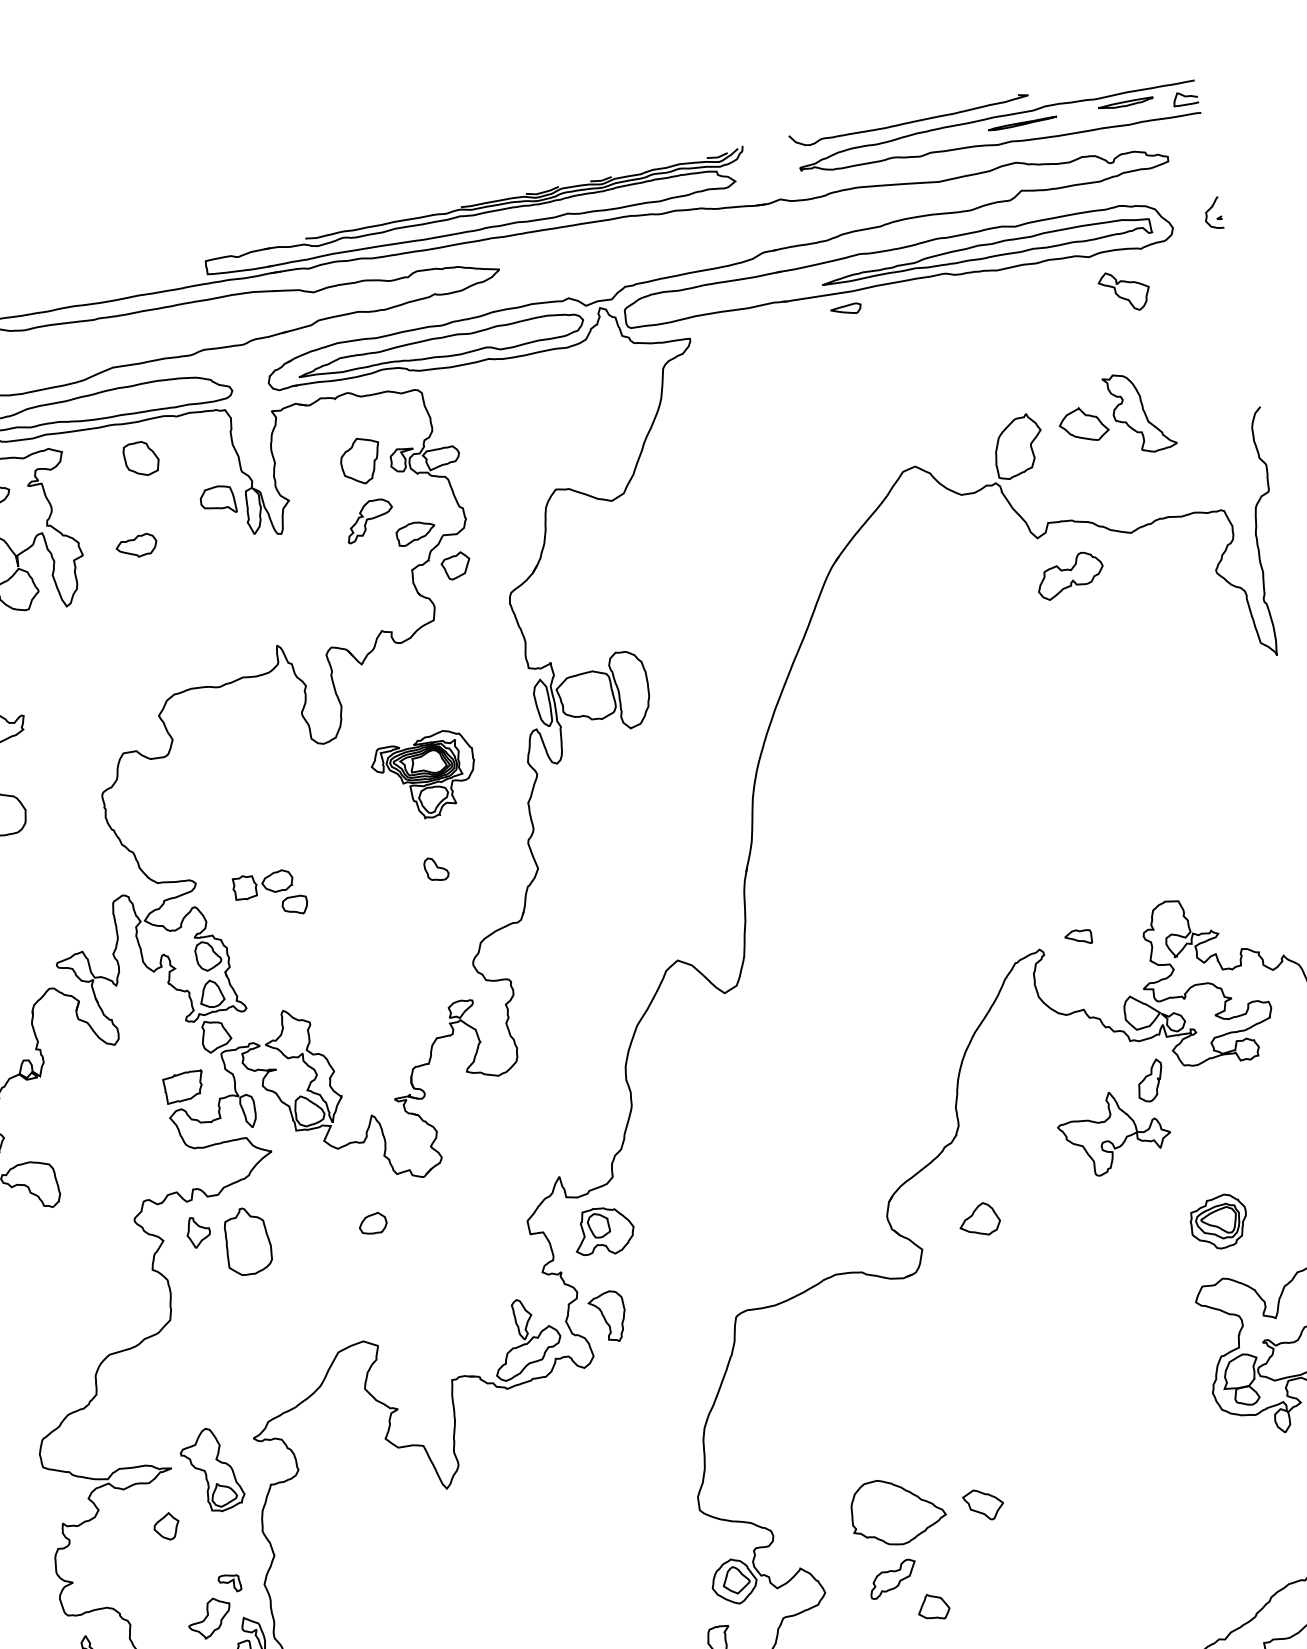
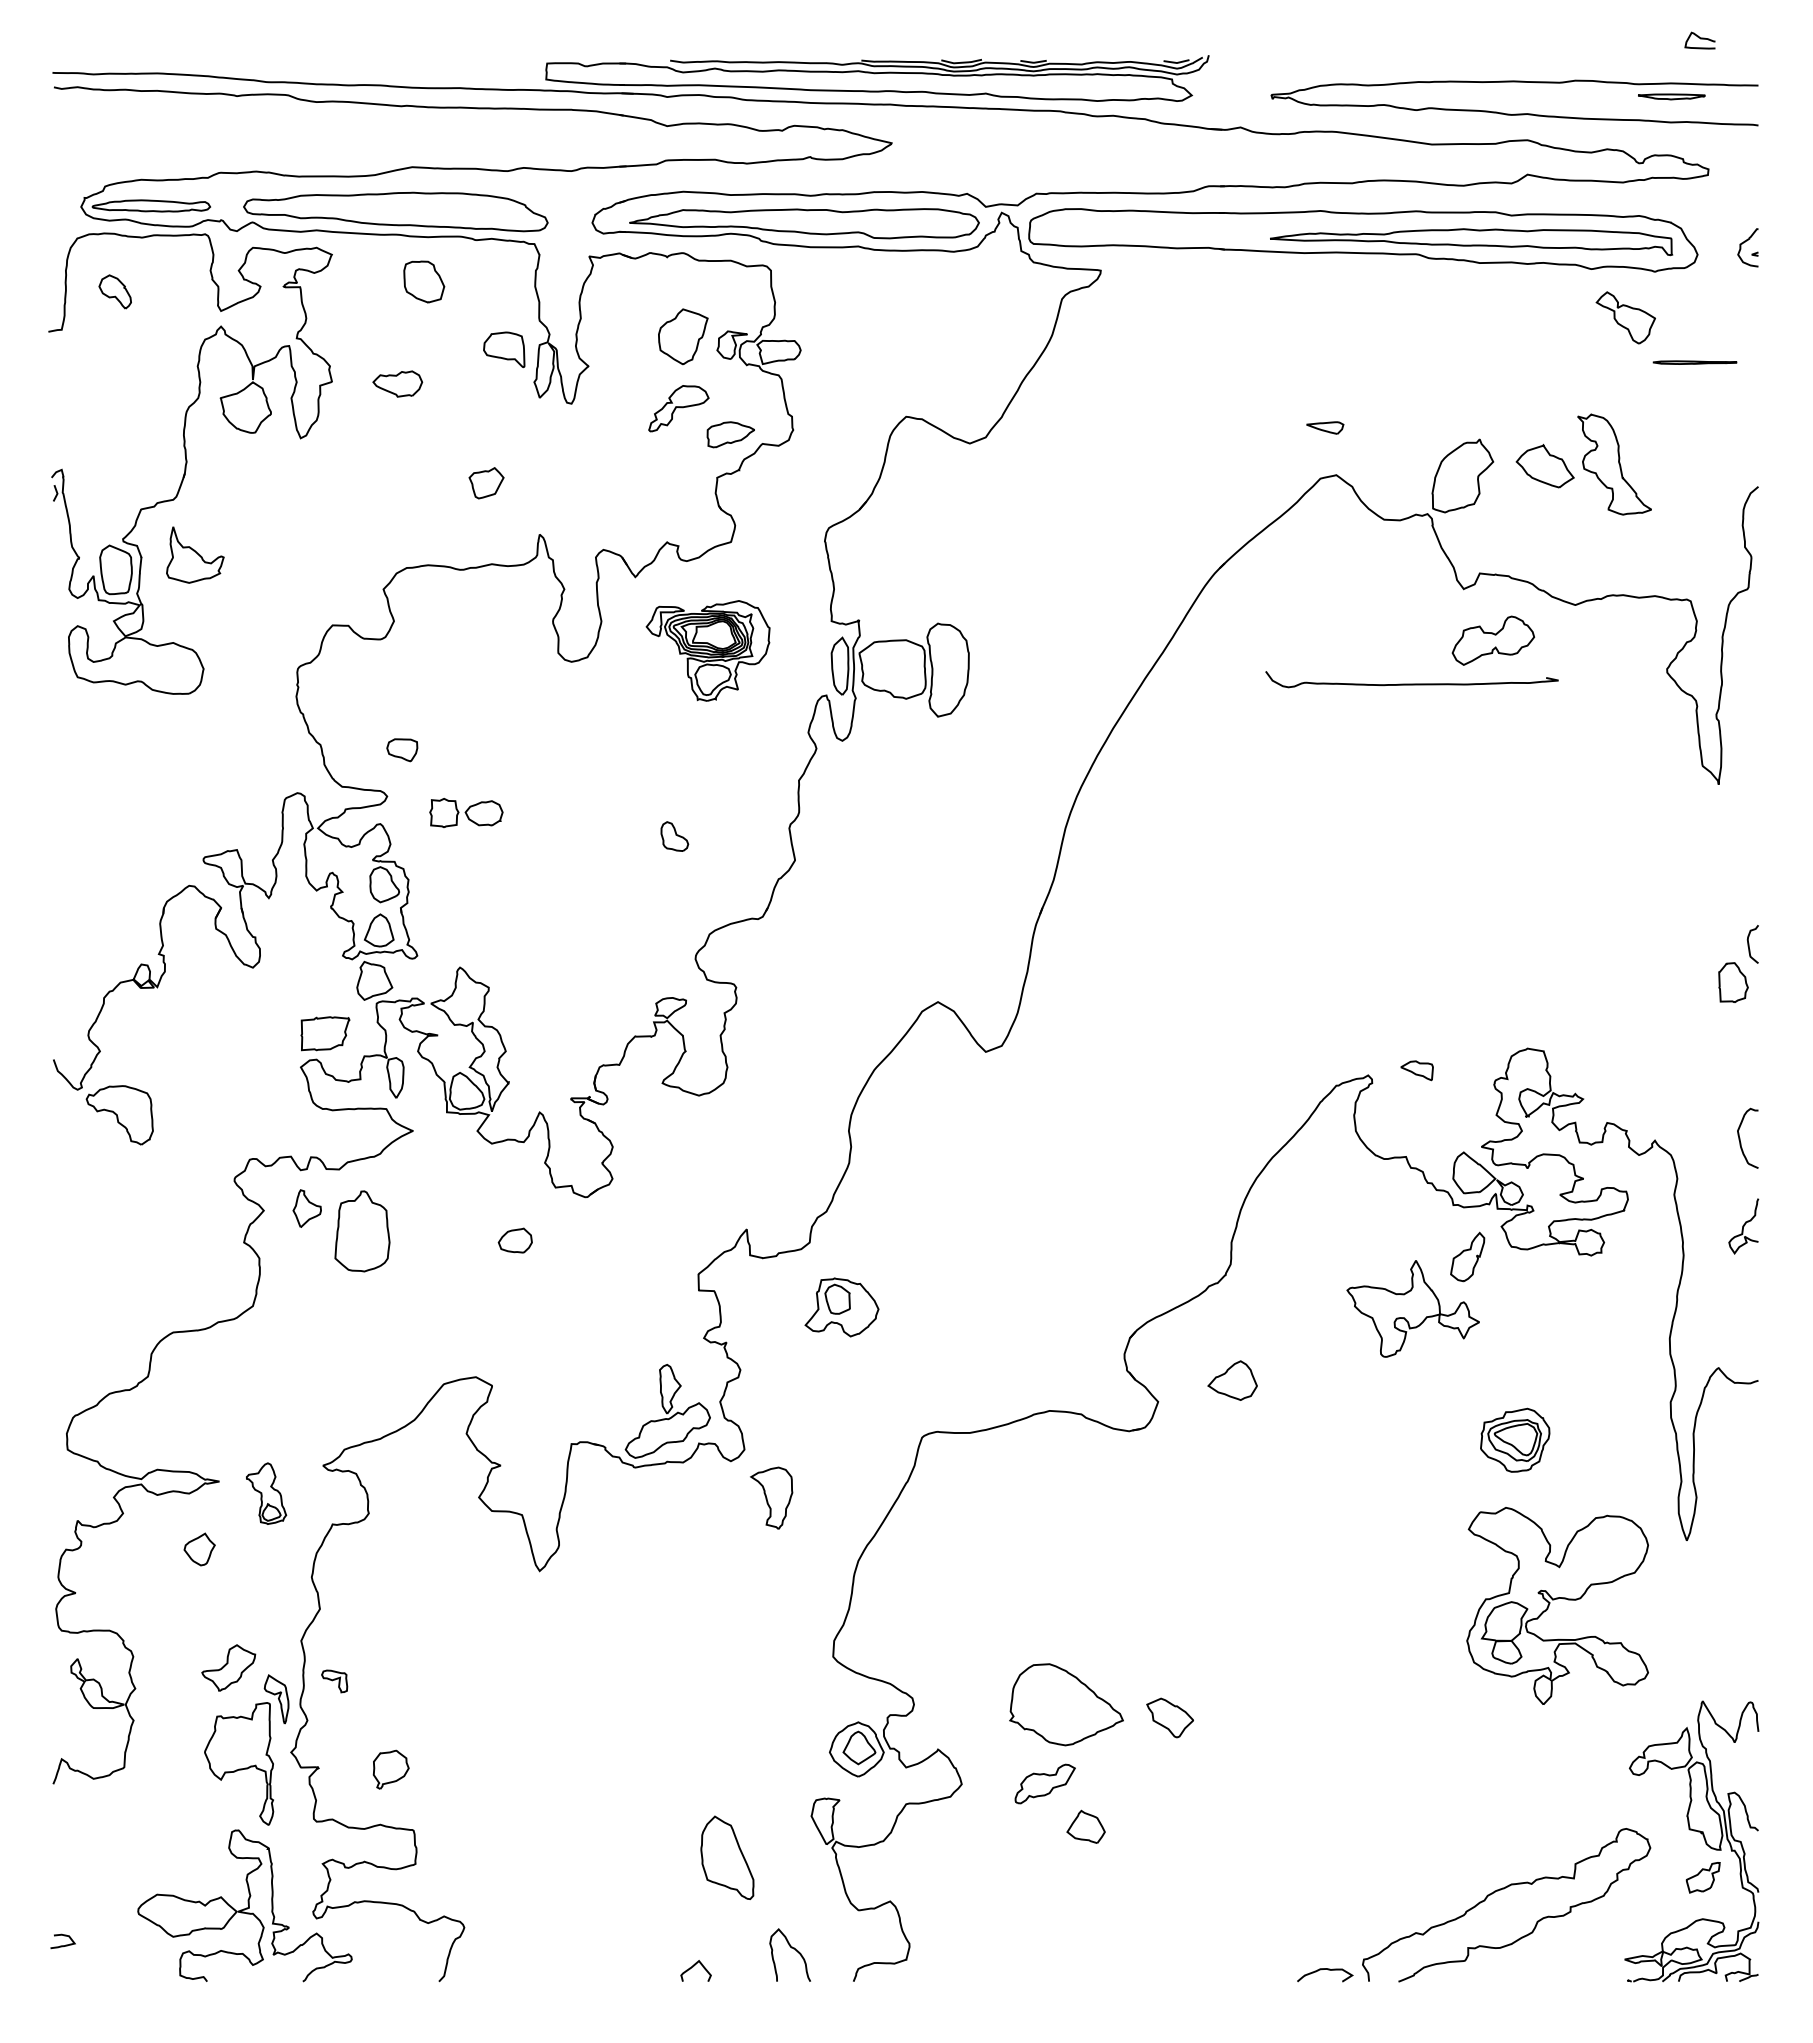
curve: (1185, 97) -> (1700, 39), moved
curve: (909, 121) -> (1411, 683), moved
line: (1022, 123) -> (1694, 362), moved
part: (846, 309) -> (1325, 427), moved
part: (456, 566) -> (486, 483), moved
part: (425, 776) -> (707, 650), moved
part: (295, 905) -> (402, 750), moved
part: (603, 1231) -> (841, 1307), moved
part: (608, 1316) -> (771, 1497), moved
part: (212, 1470) -> (266, 1493), size x0.6
part: (229, 1583) -> (334, 1681), moved

